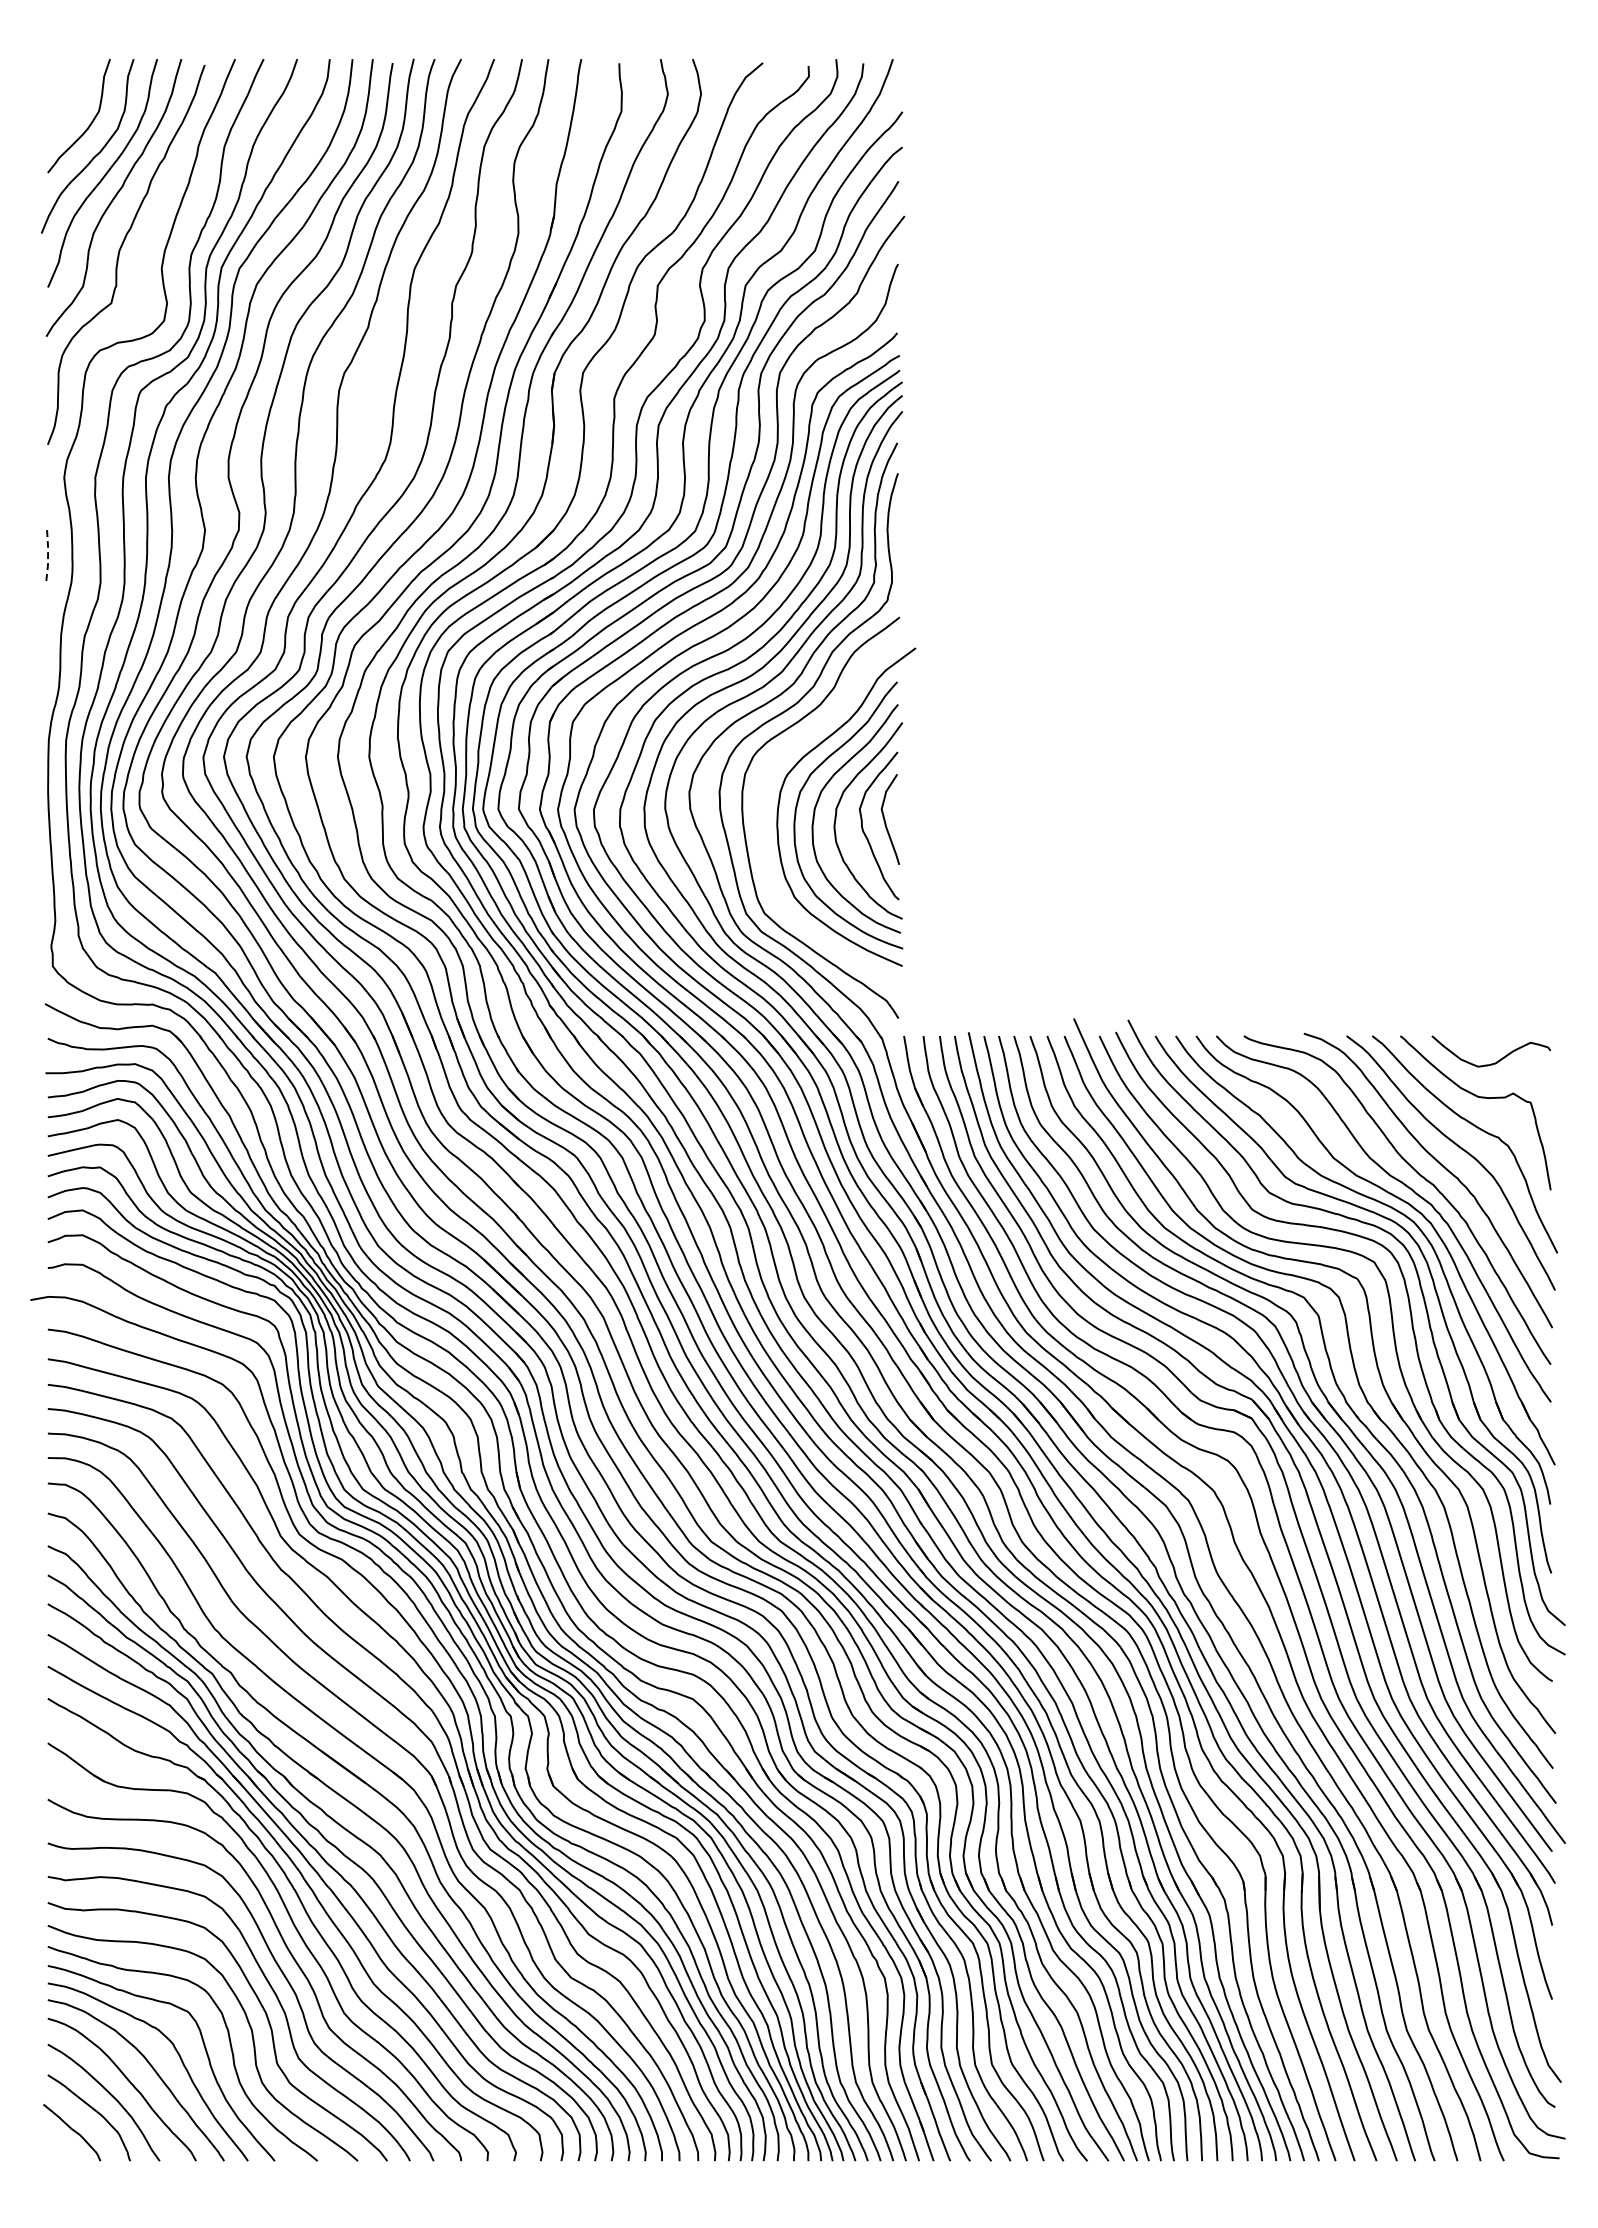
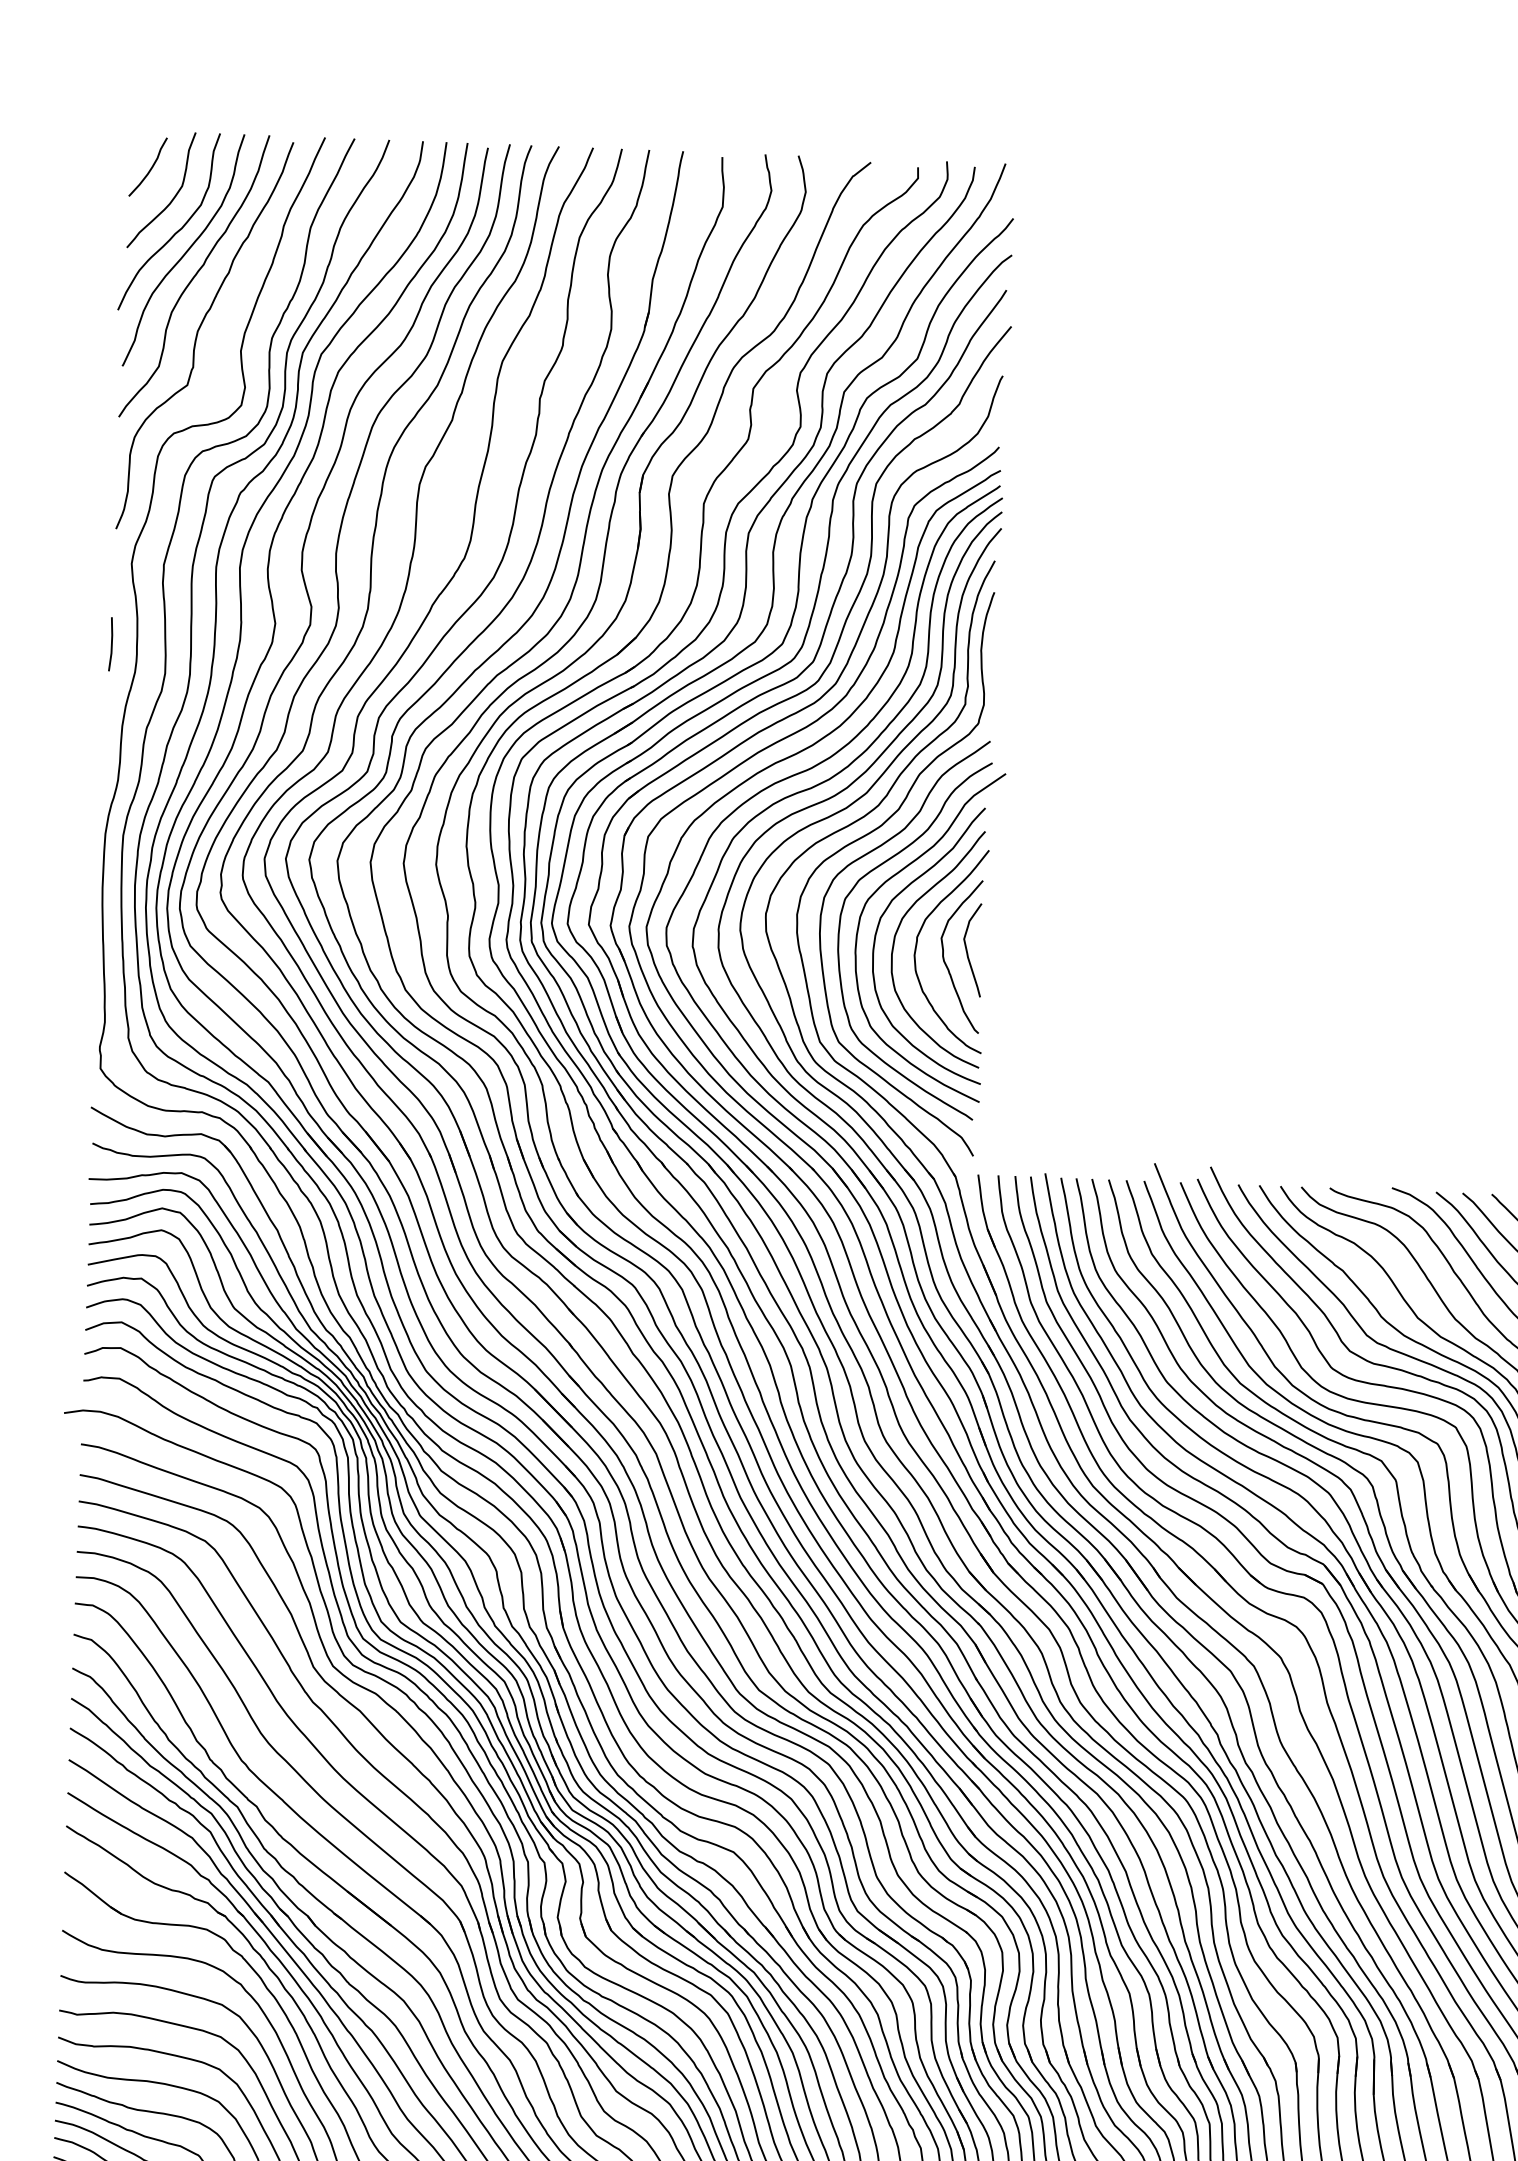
curve: (67, 95) -> (150, 168), added
line: (48, 556) -> (112, 644), dashed -> solid
curve: (761, 810) -> (839, 935), added

